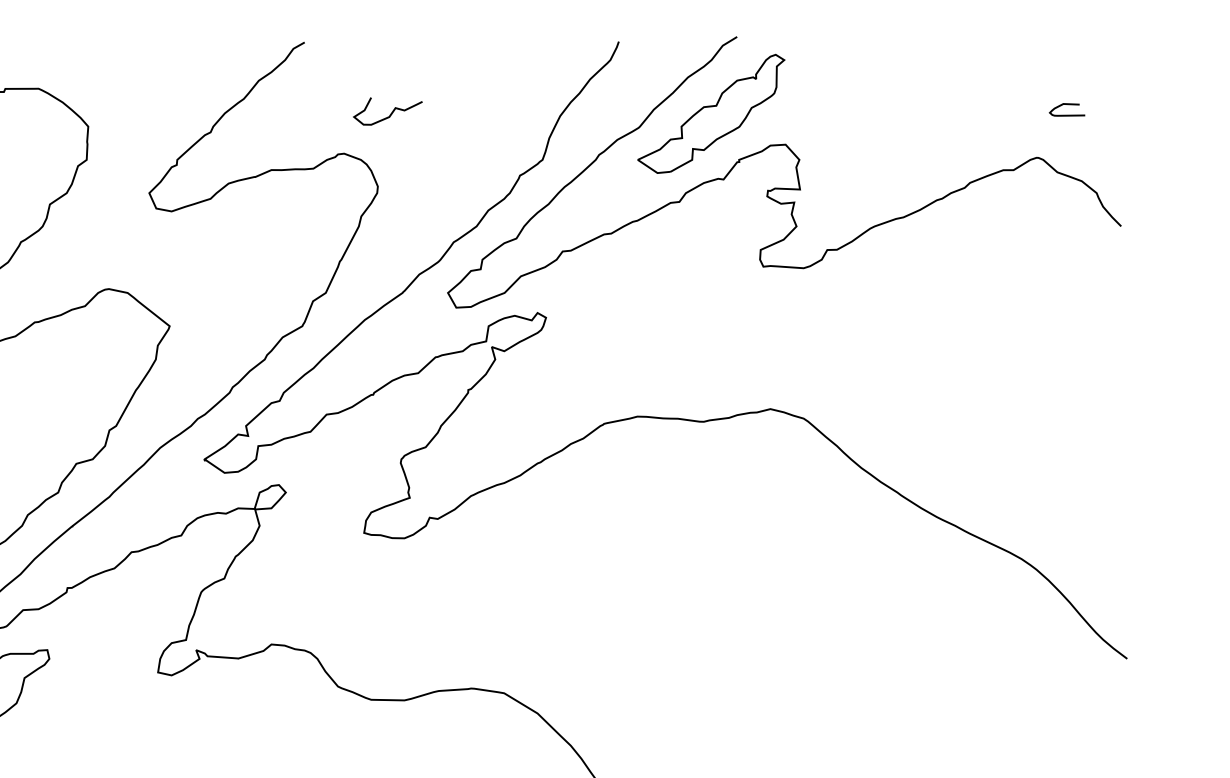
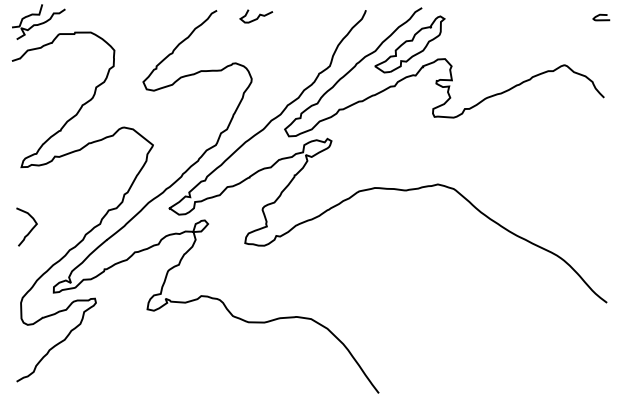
curve: (1066, 105) -> (601, 15), moved
curve: (390, 111) -> (257, 16), moved

